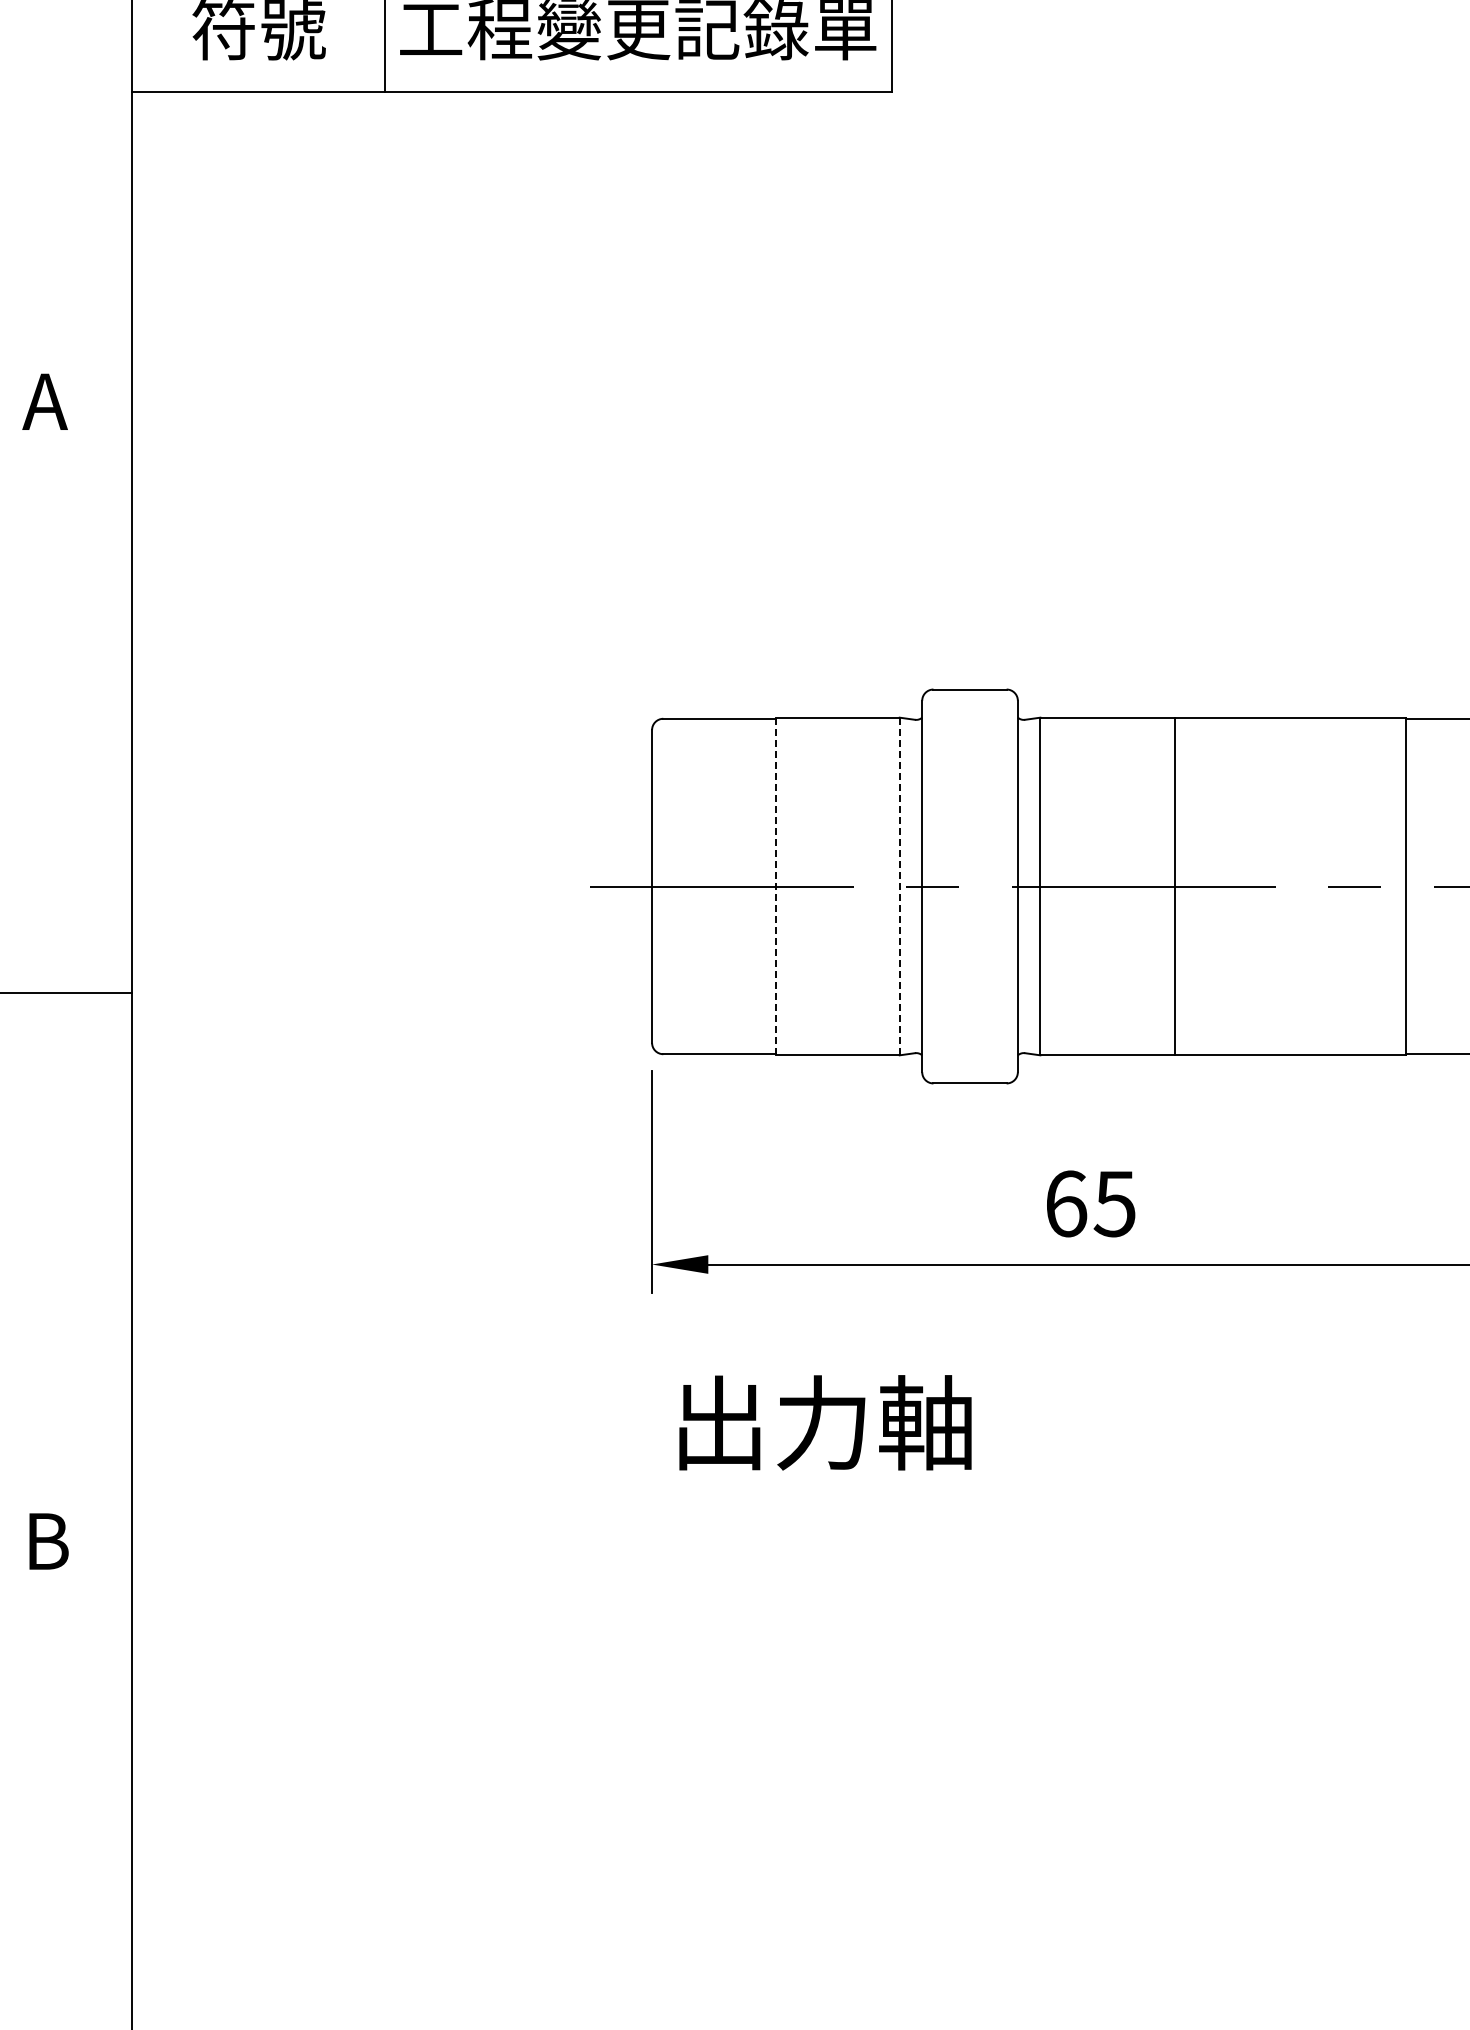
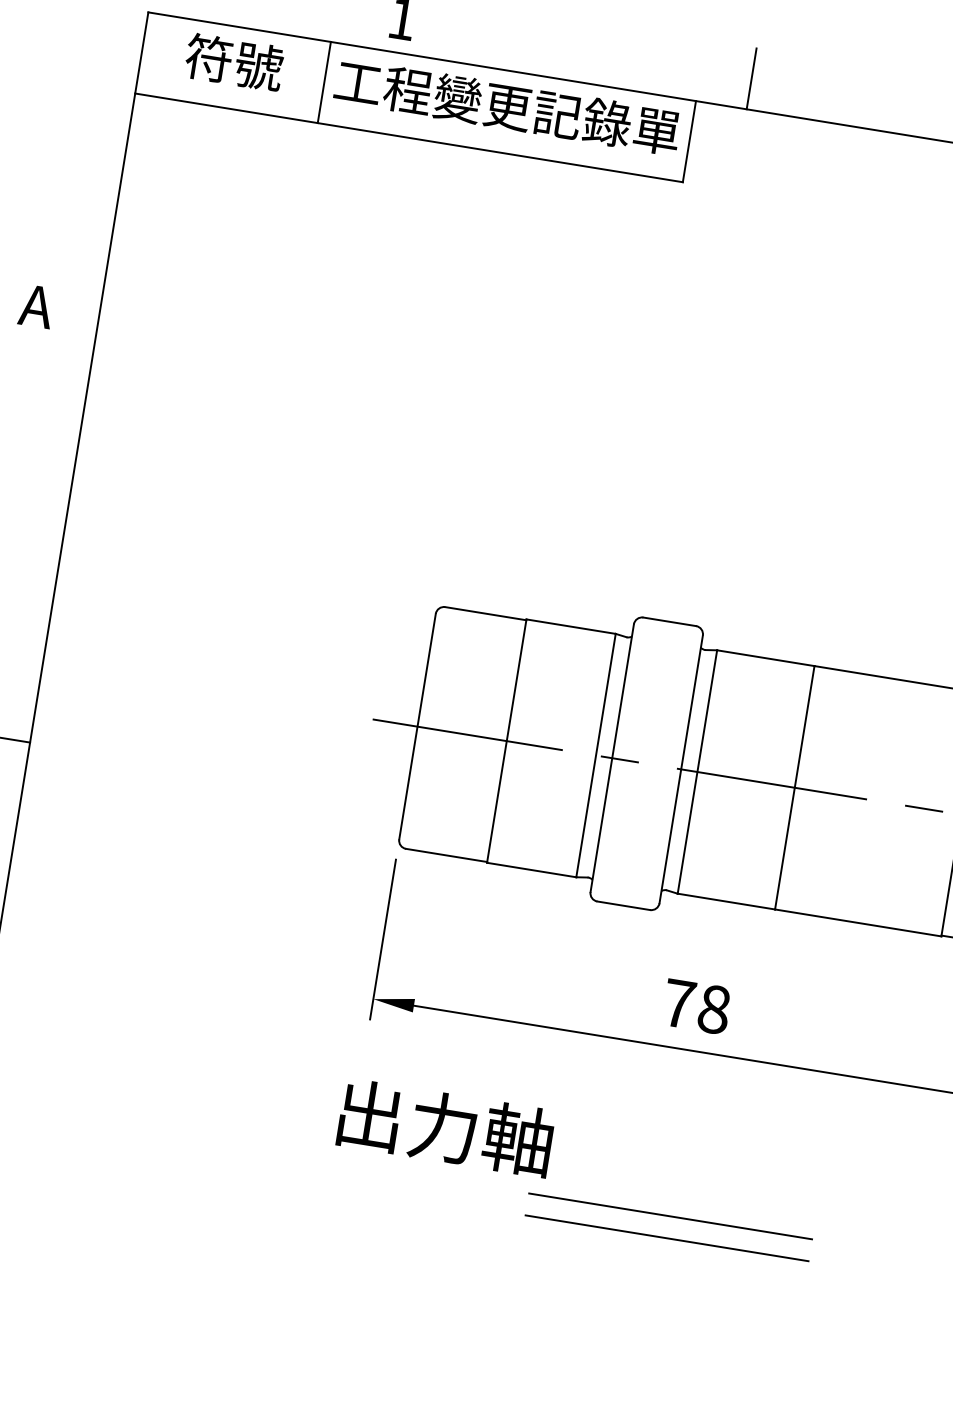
line: (775, 886) -> (506, 741), dashed -> solid
line: (899, 886) -> (595, 755), dashed -> solid
text: (1090, 1203) -> (696, 1006), 65 -> 78
text: (825, 1422) -> (446, 1127), moved
line: (1101, 1492) -> (670, 1215), added
line: (1101, 1523) -> (667, 1238), added

